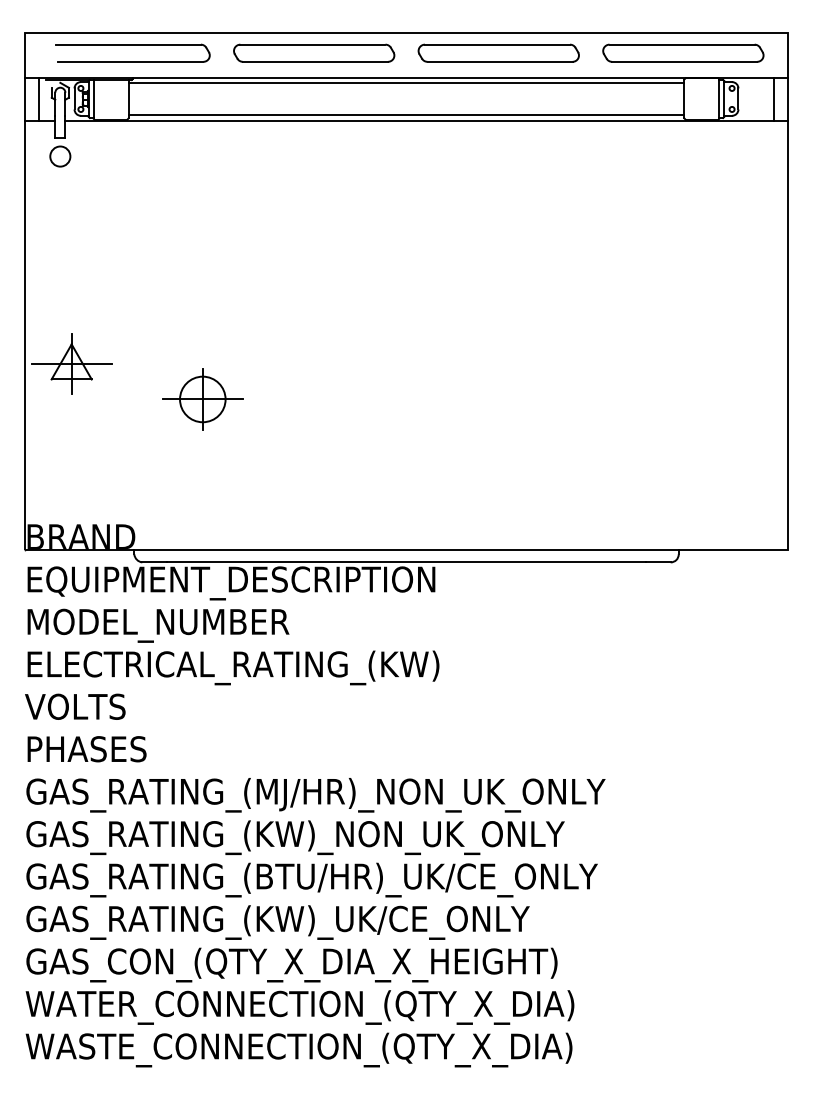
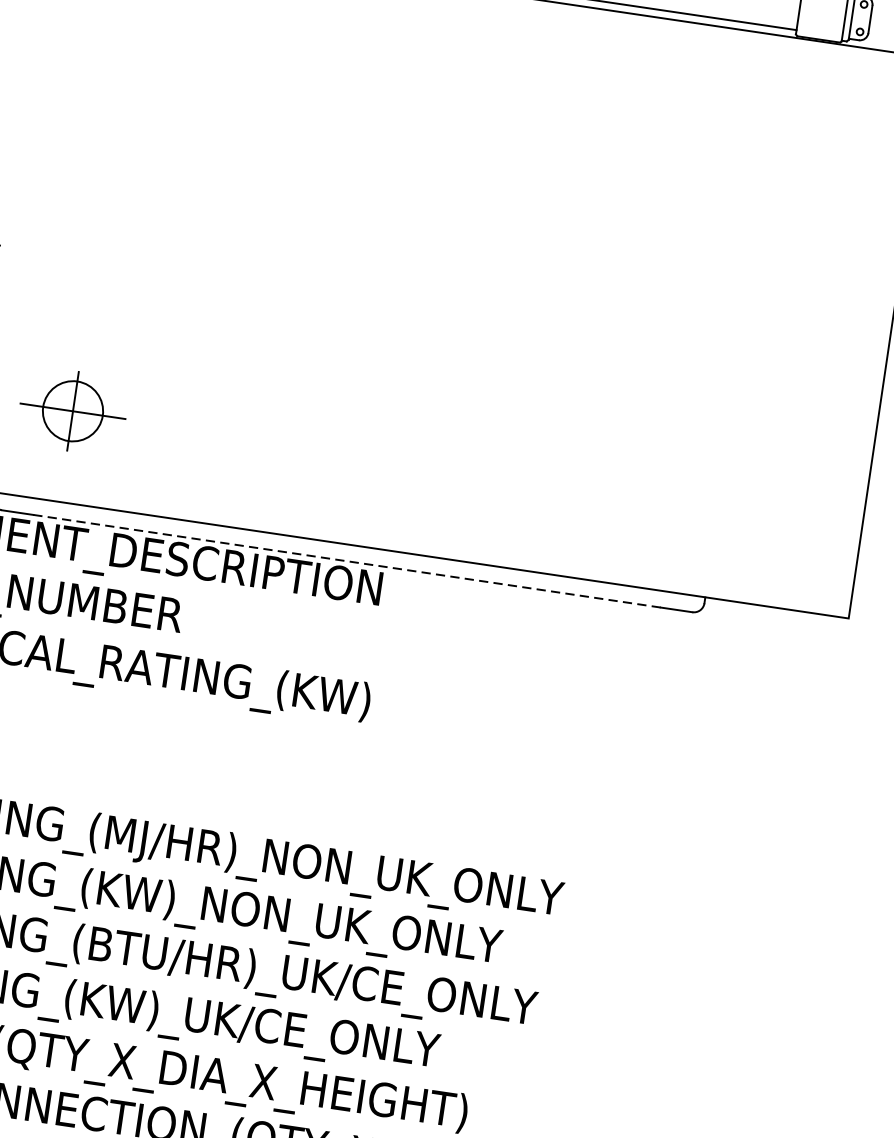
part: (202, 399) -> (72, 411), moved
line: (406, 562) -> (346, 561), solid -> dashed

